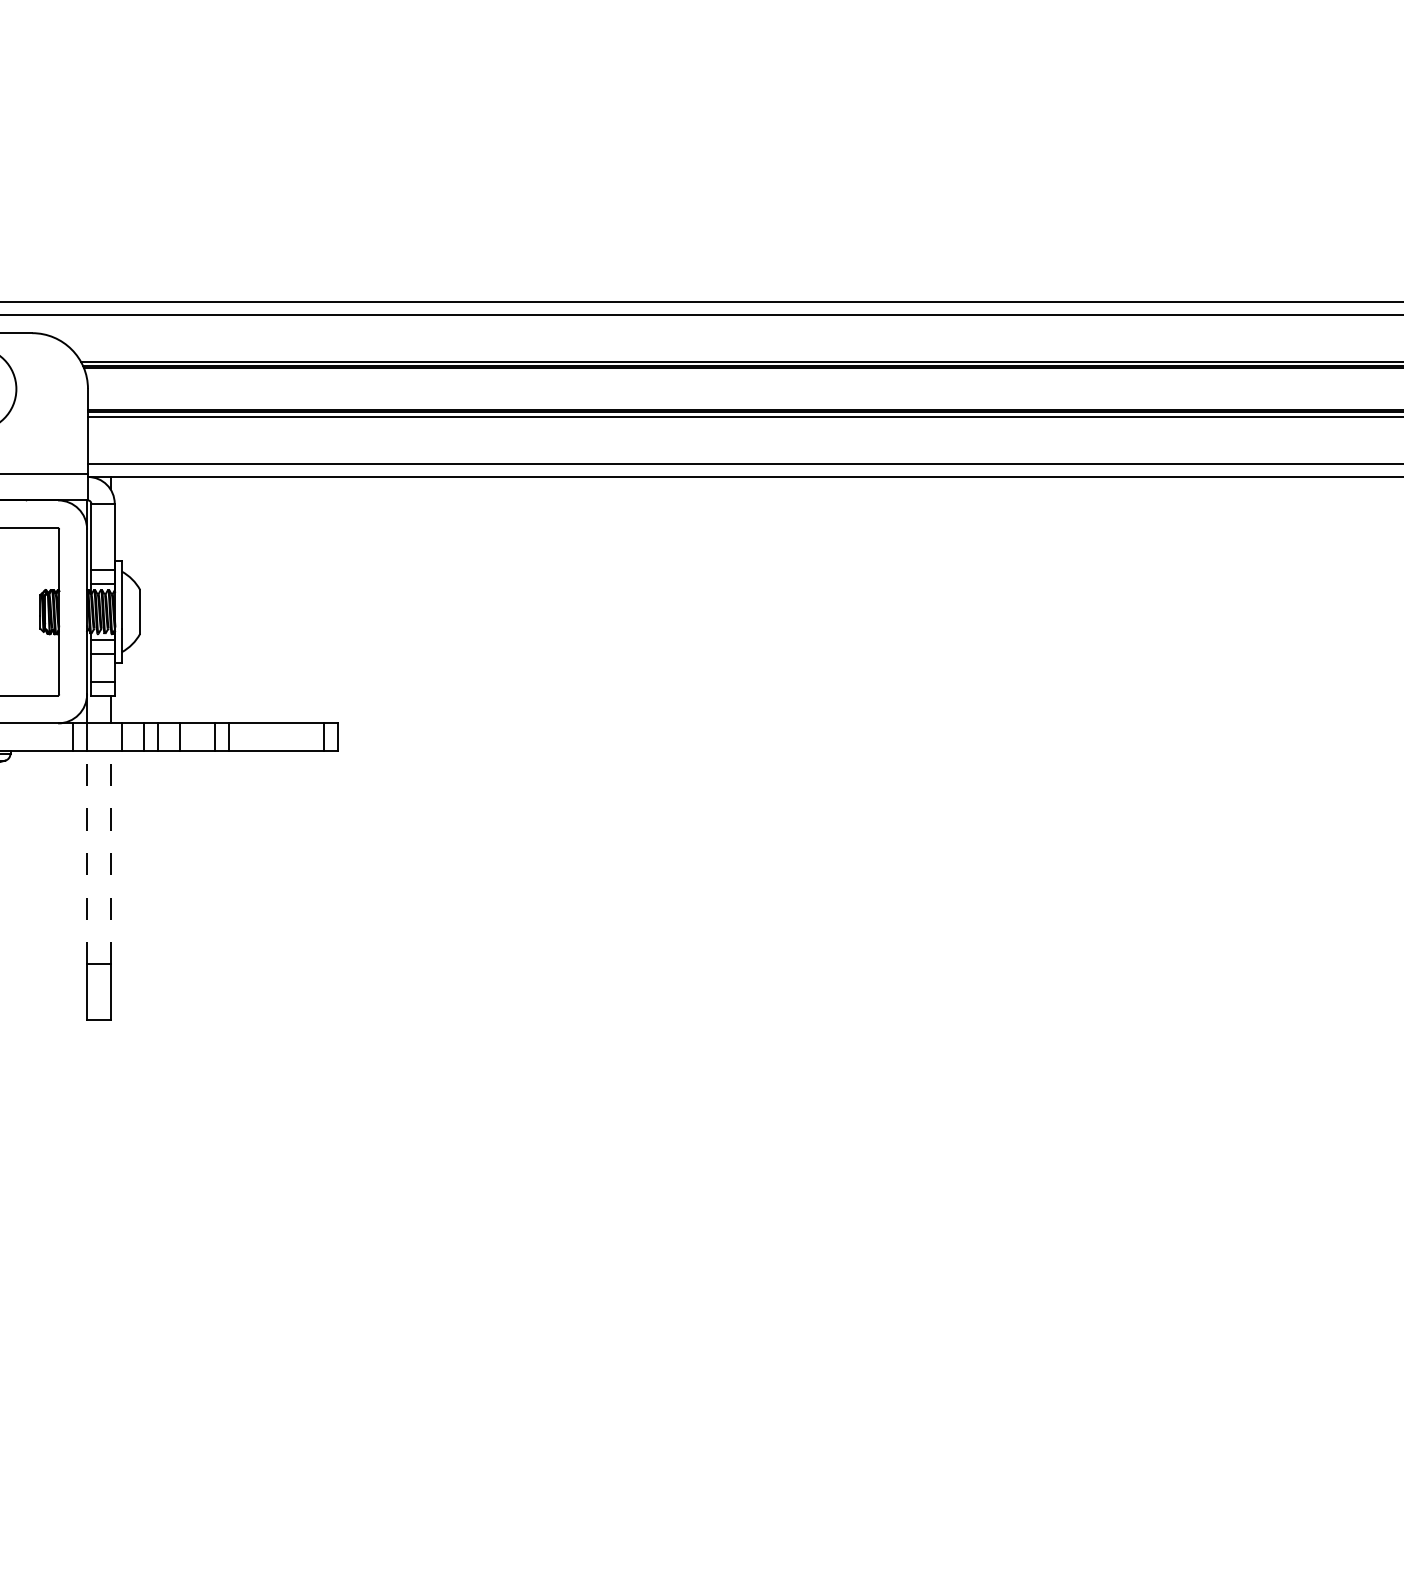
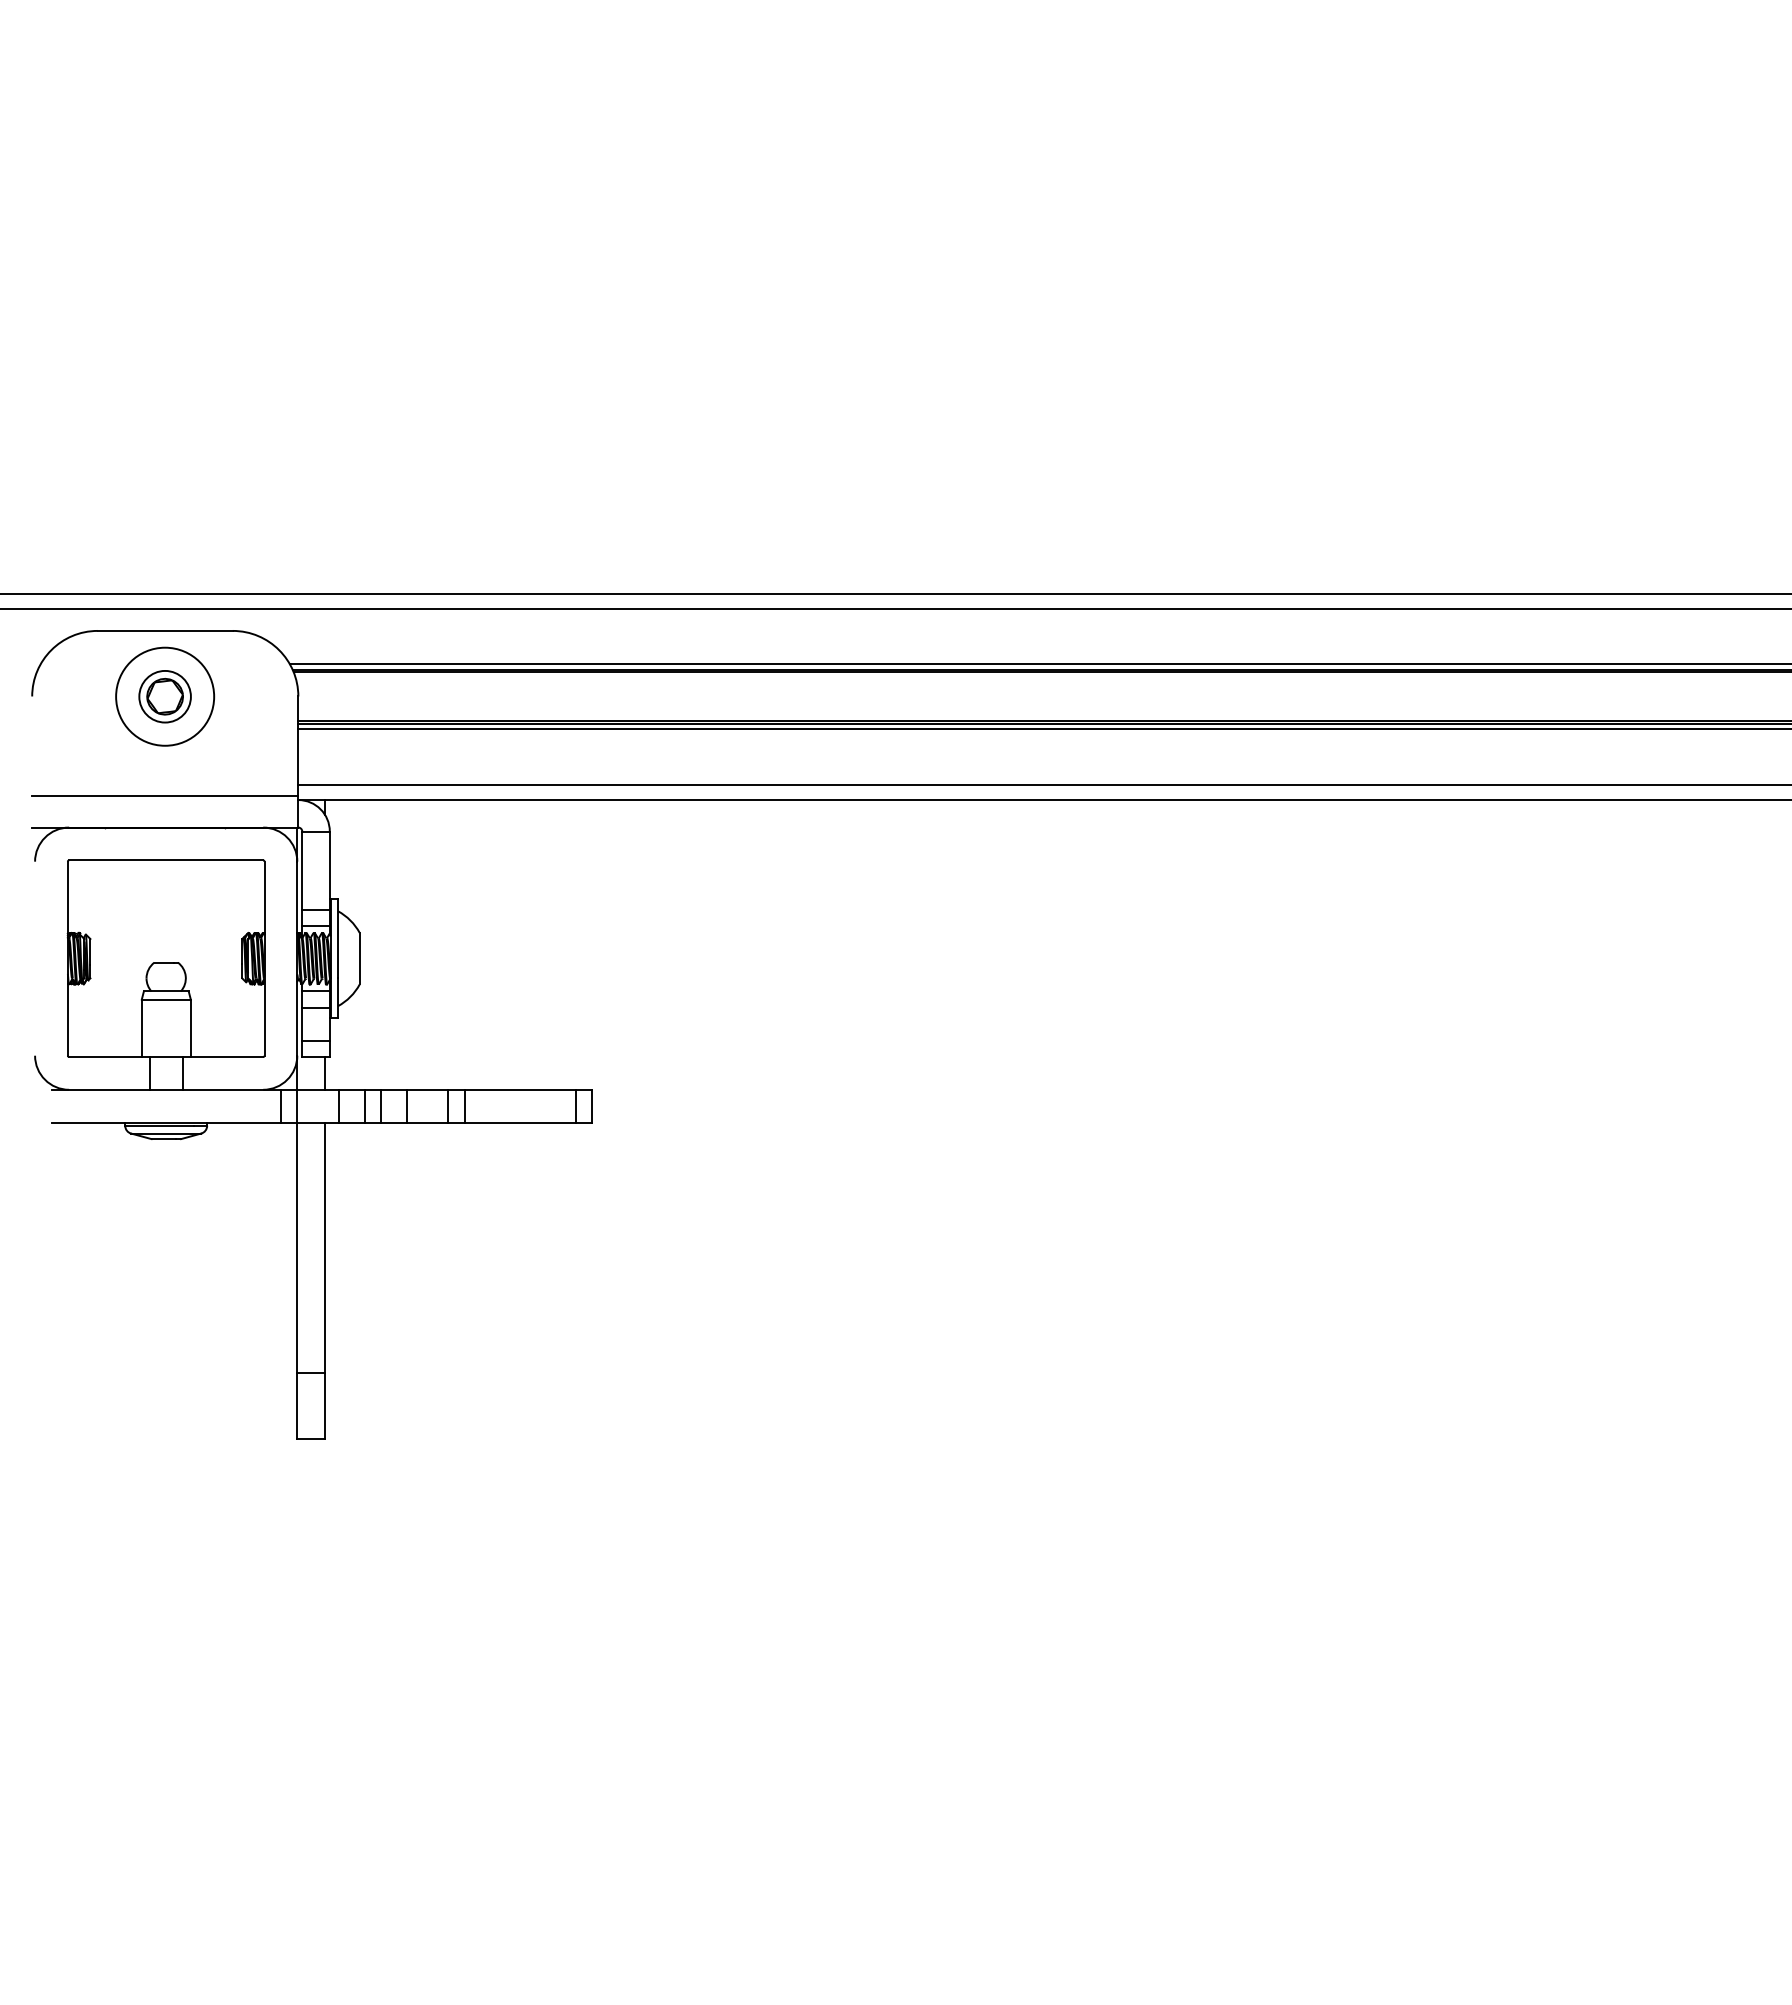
line: (87, 857) -> (297, 1247), dashed -> solid
line: (110, 857) -> (324, 1247), dashed -> solid

